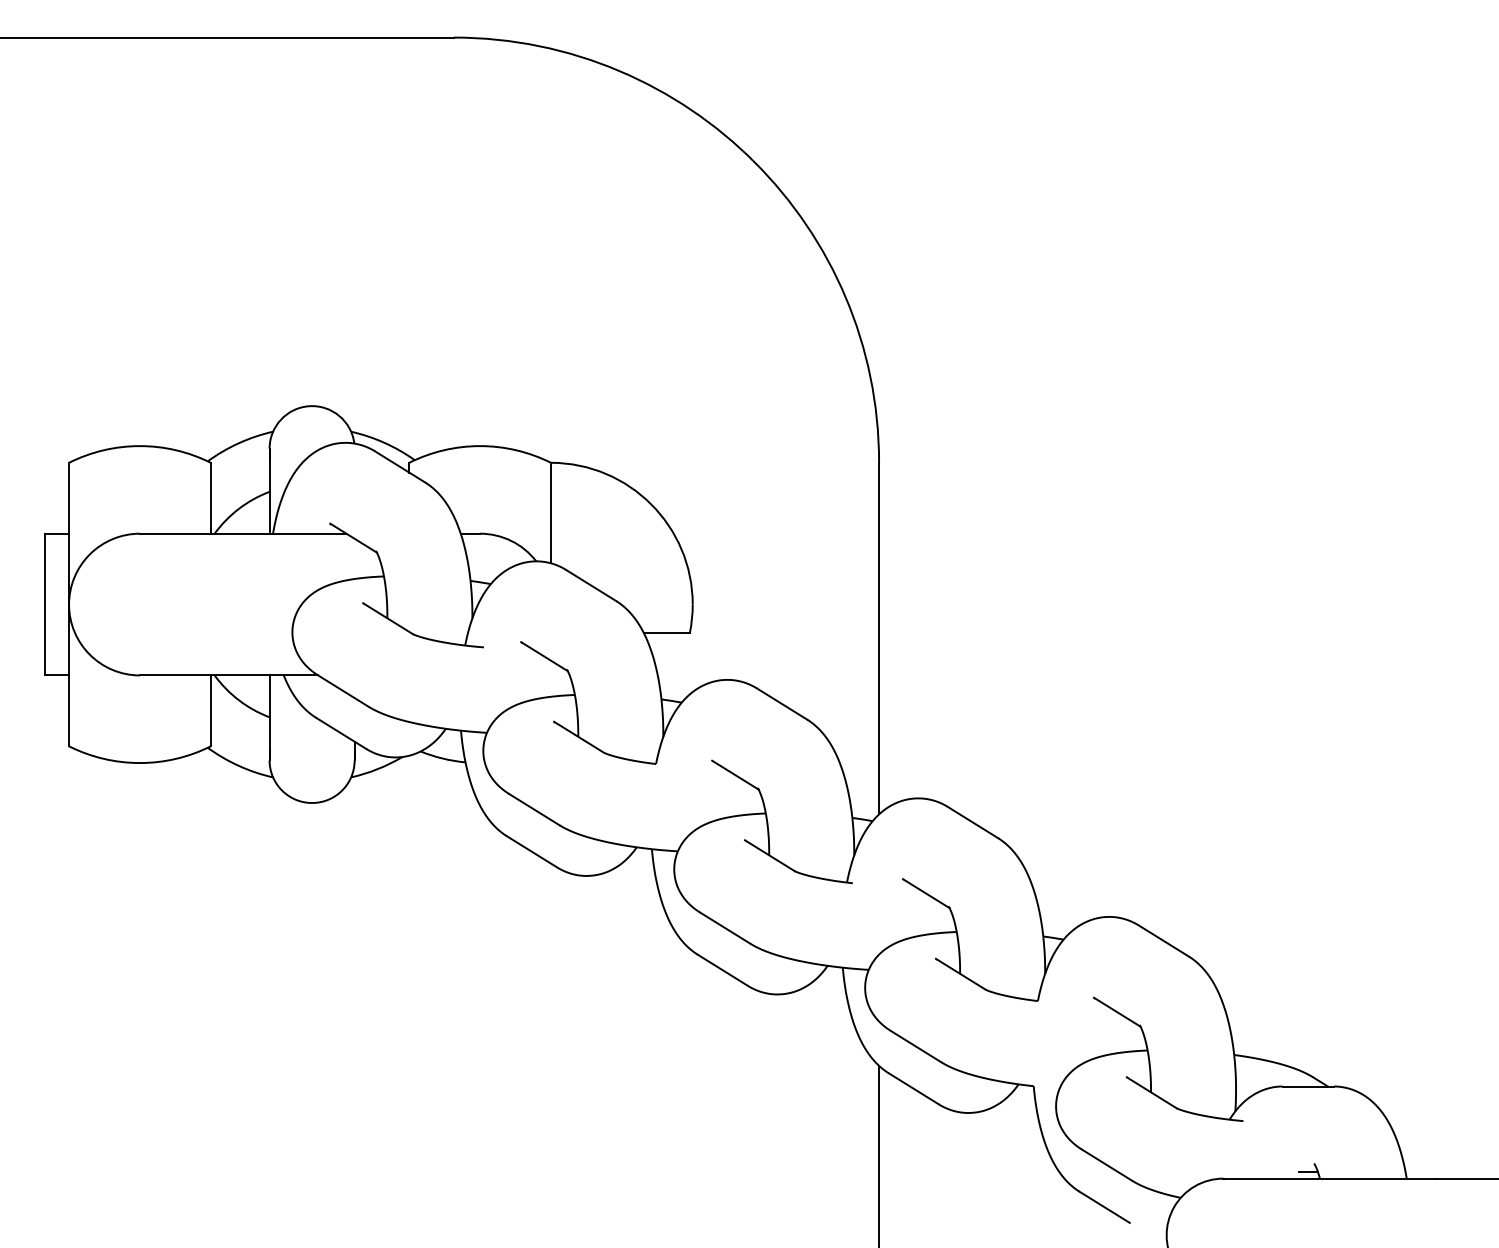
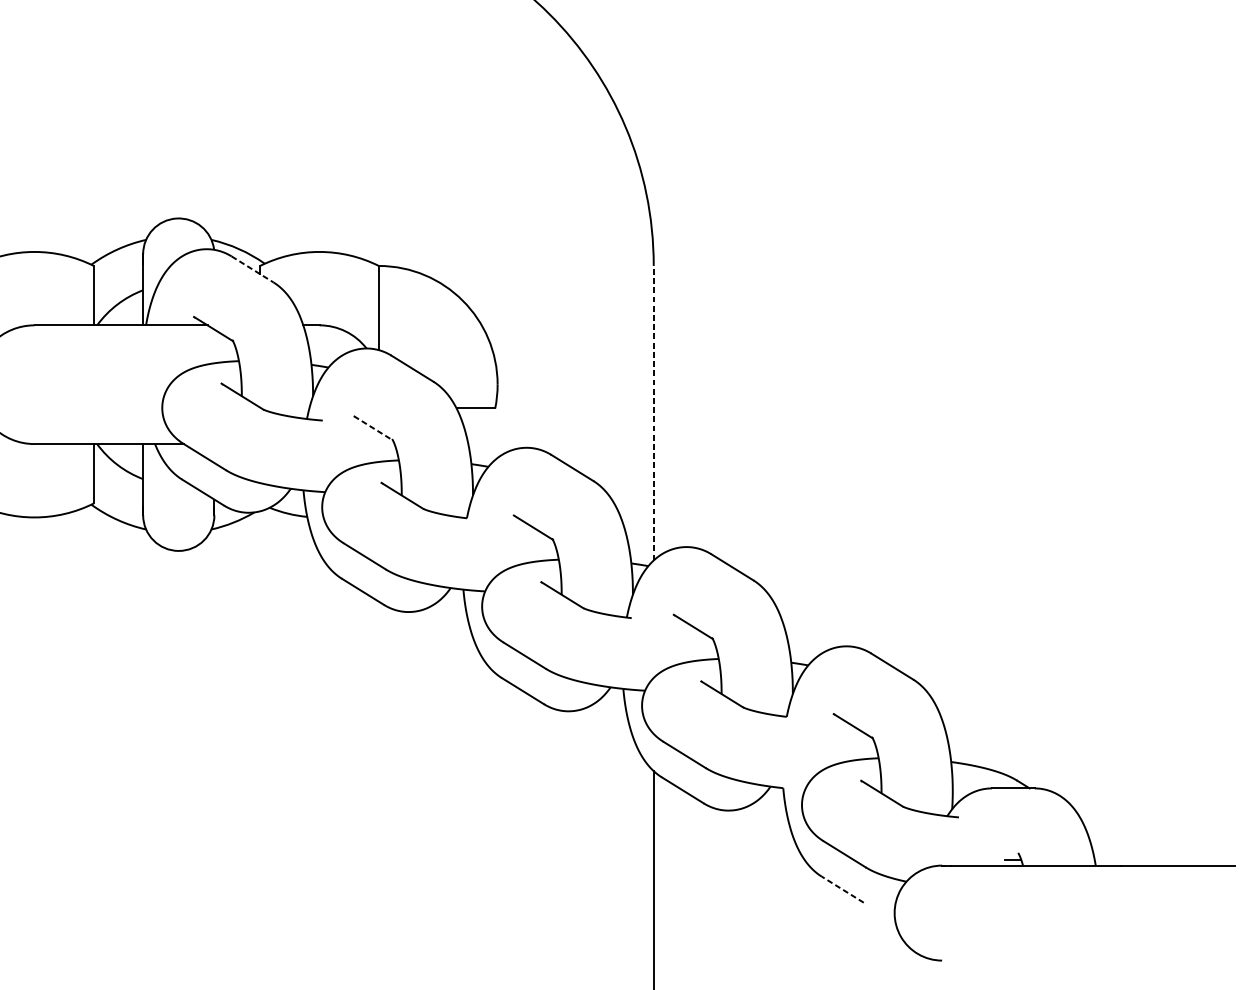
line: (400, 467) -> (252, 269), solid -> dashed
line: (879, 638) -> (654, 413), solid -> dashed
line: (544, 656) -> (373, 428), solid -> dashed
line: (1104, 1207) -> (842, 889), solid -> dashed

